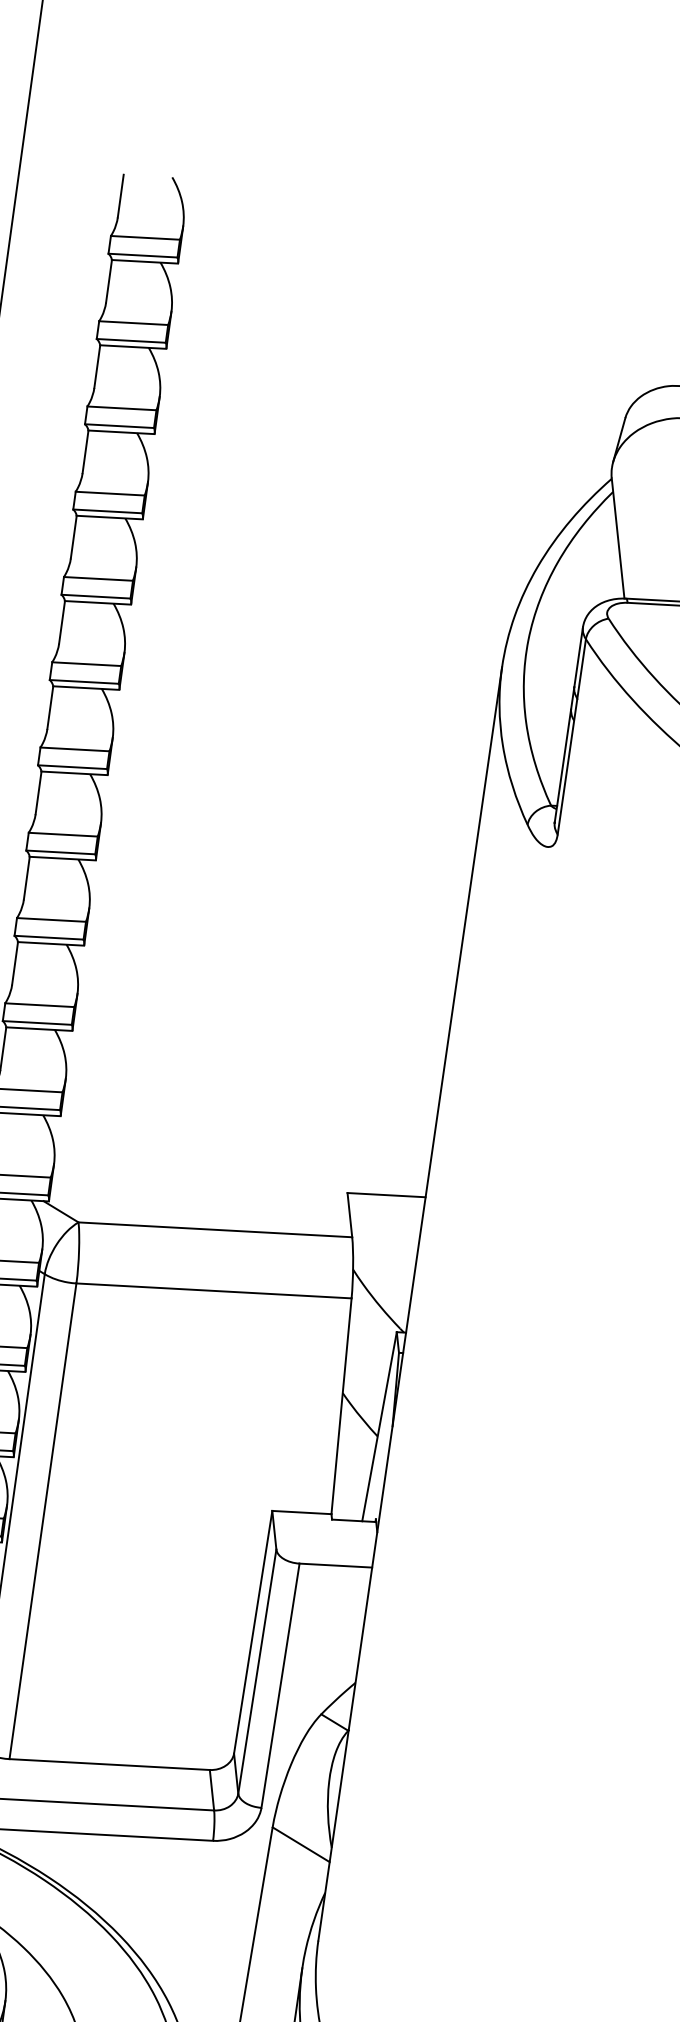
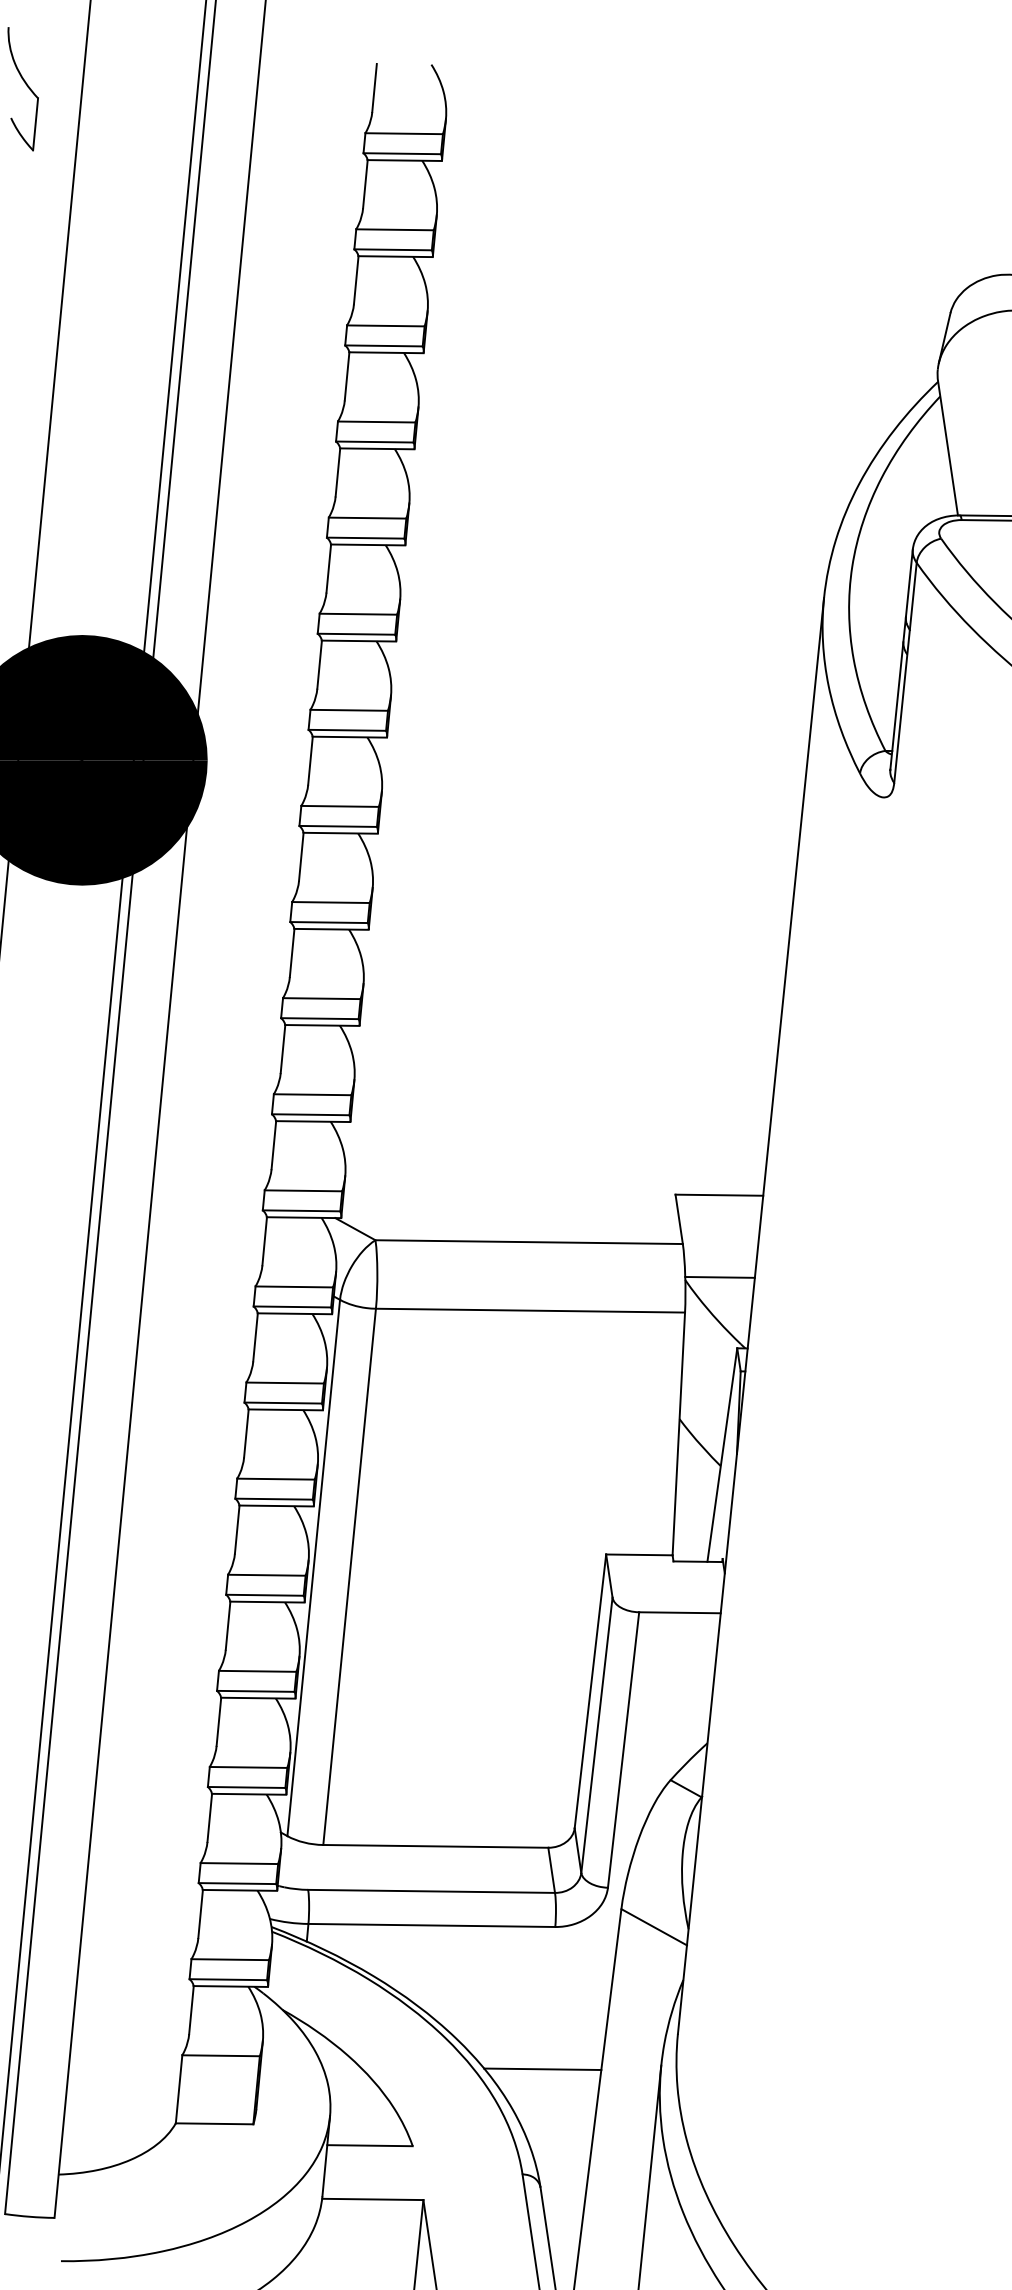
line: (383, 1267) -> (719, 1276), added
line: (196, 1967) -> (542, 2069), added

